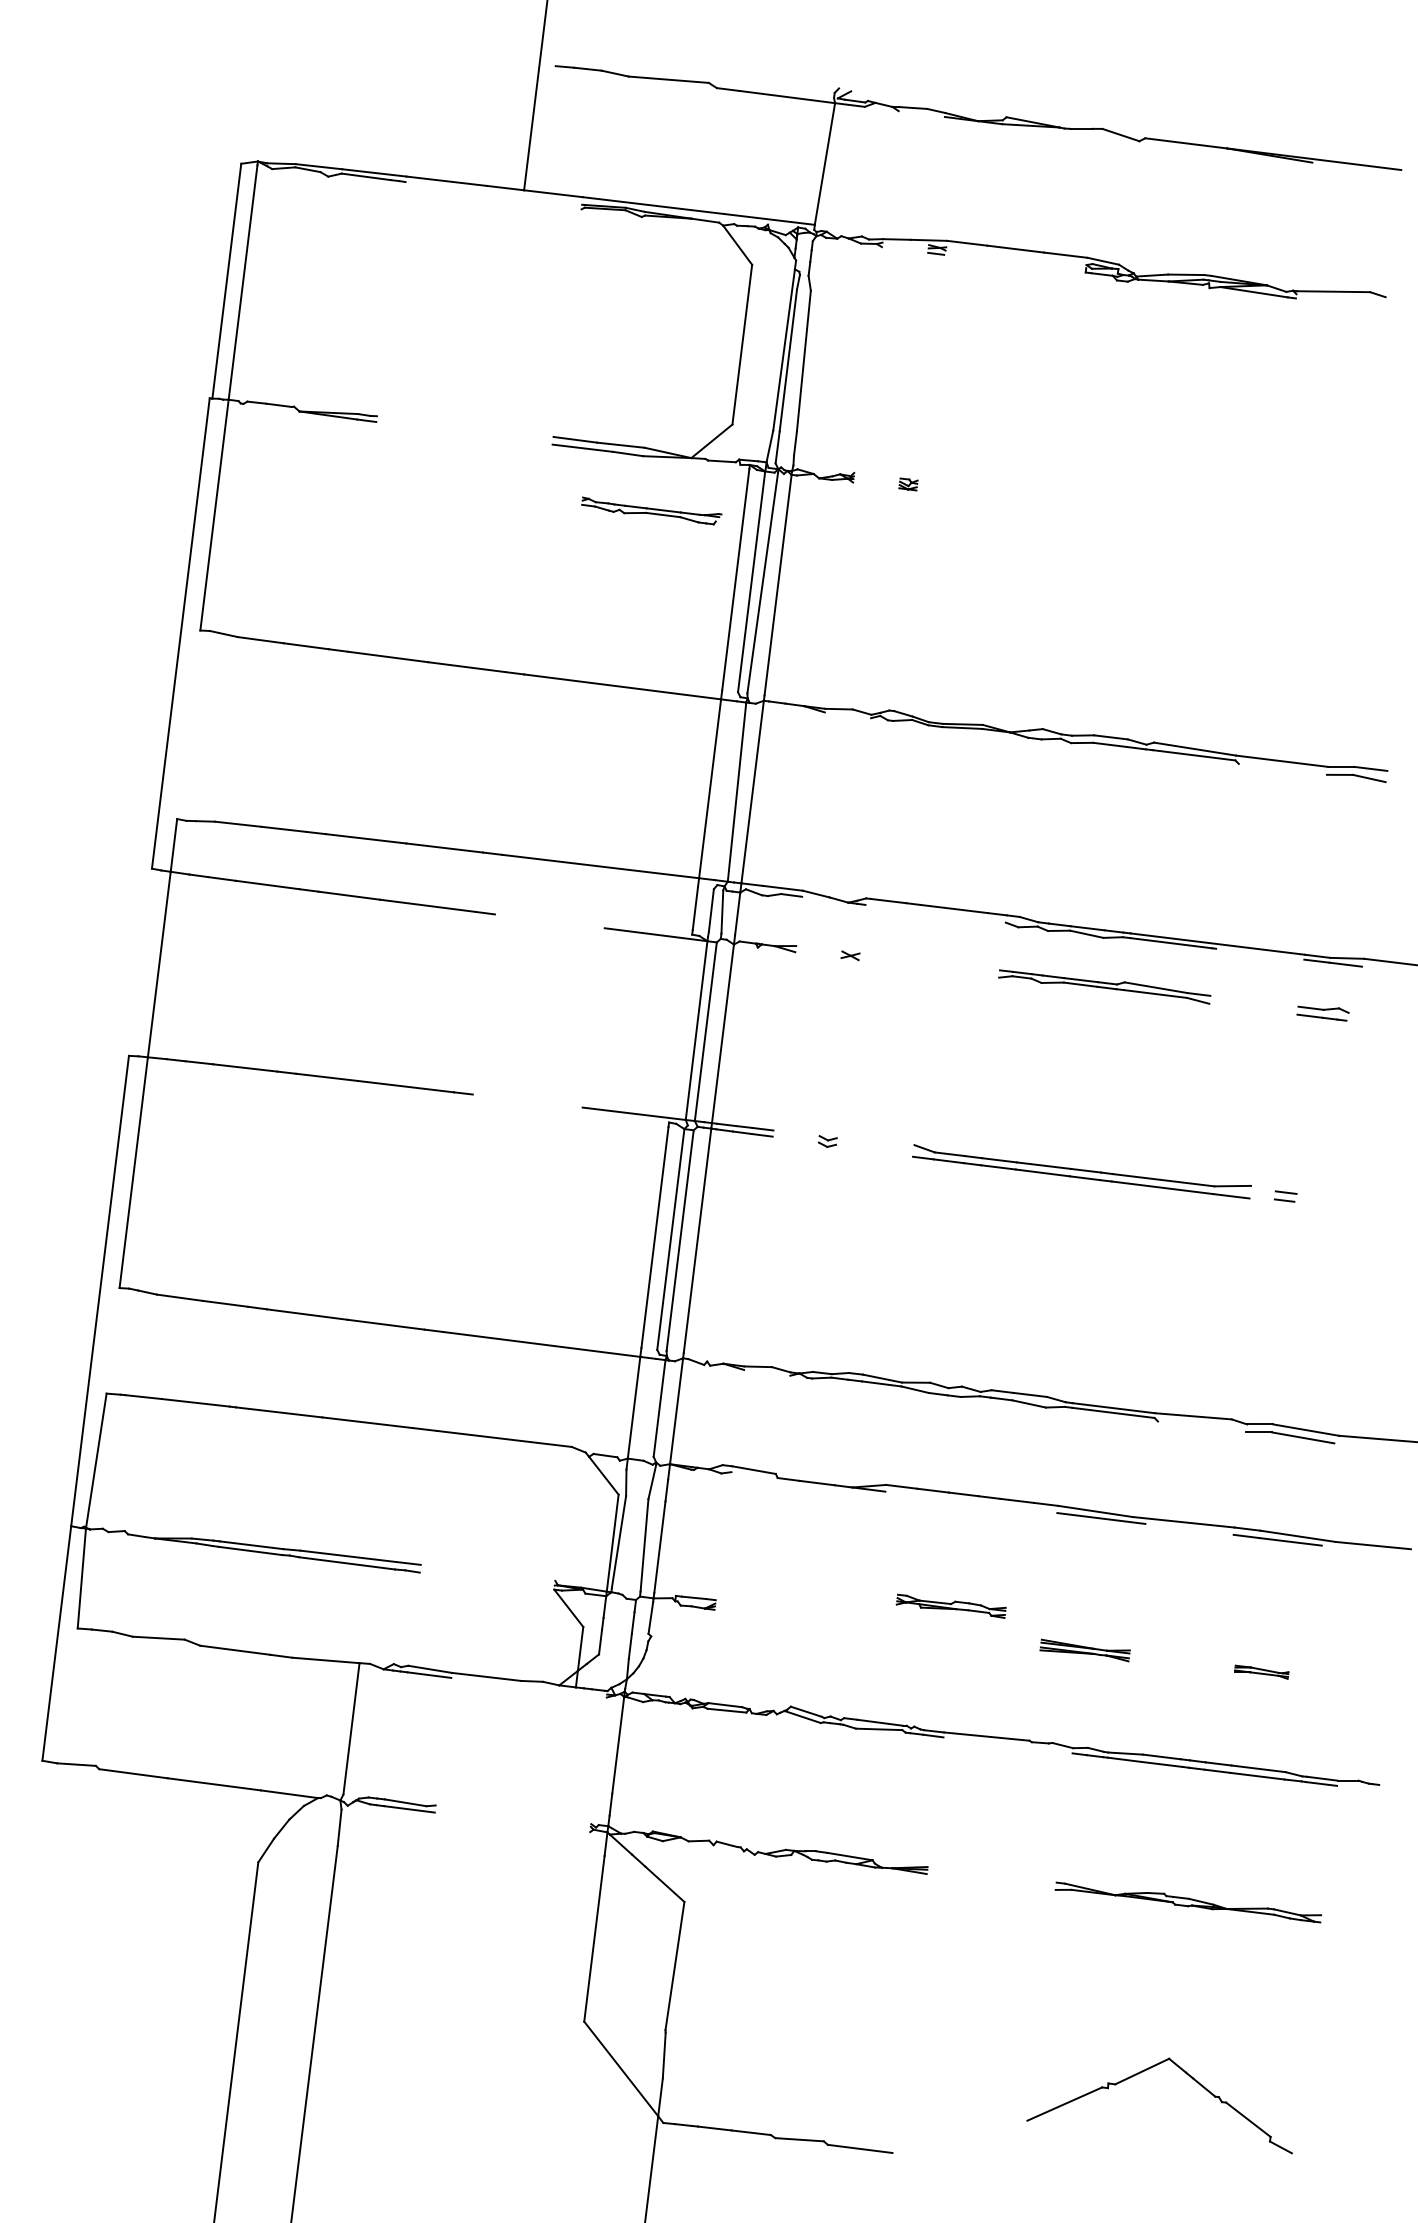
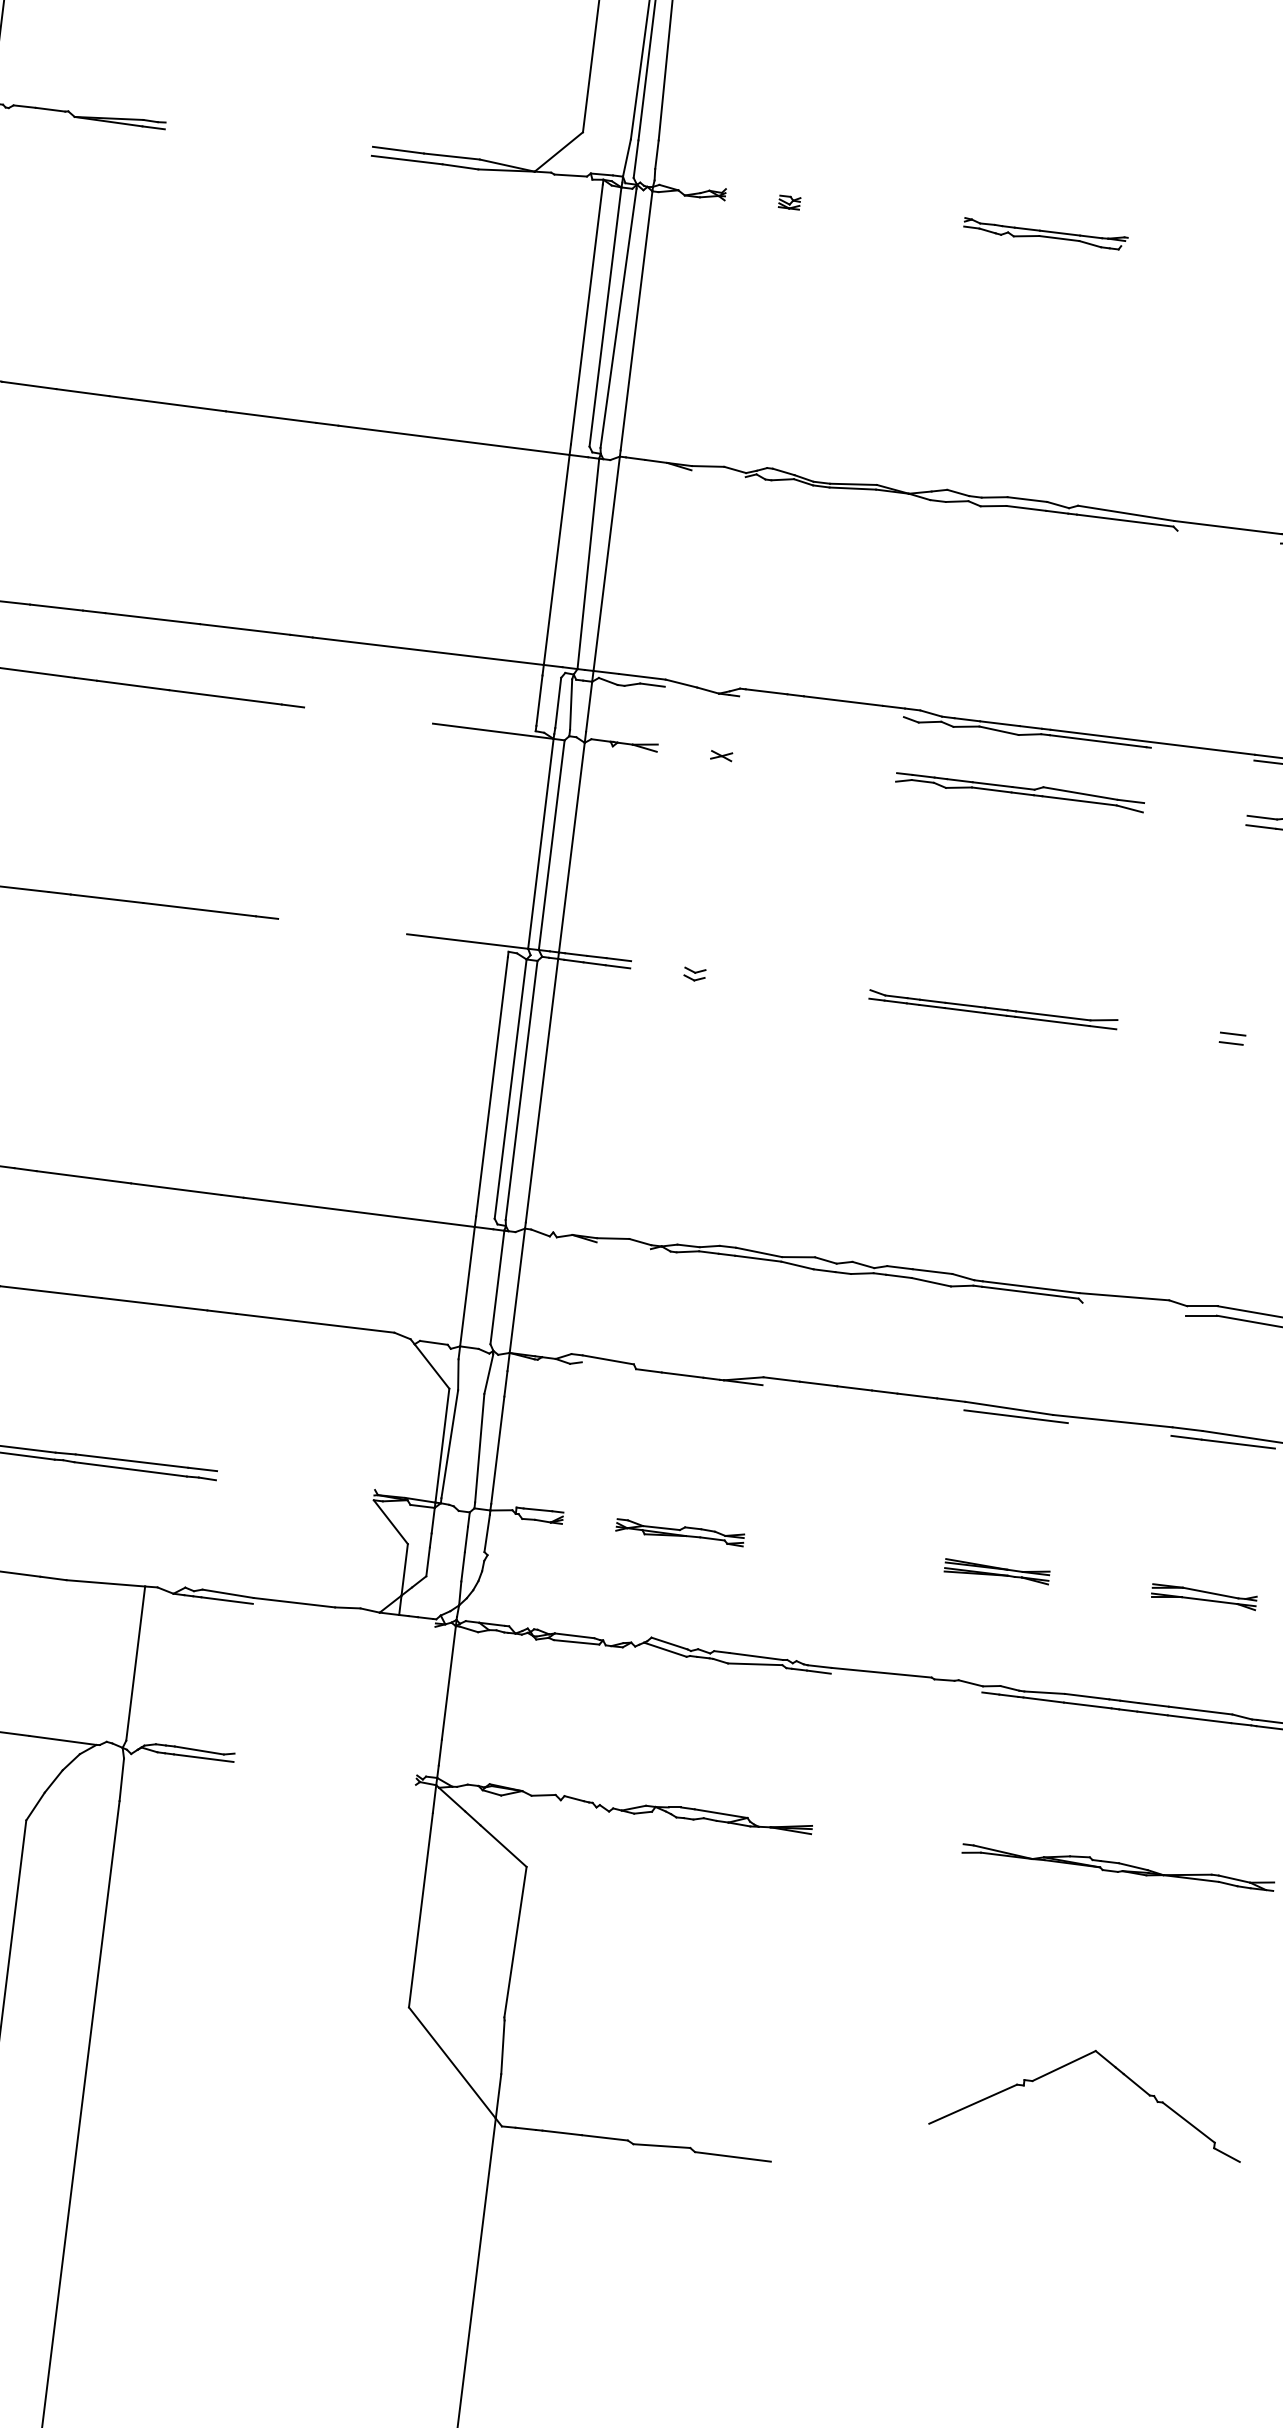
part: (651, 510) -> (1045, 233), moved
part: (1081, 1171) -> (992, 1009), size x0.62
part: (950, 1605) -> (679, 1531), moved
part: (1261, 1672) -> (1204, 1597), size x1.67

